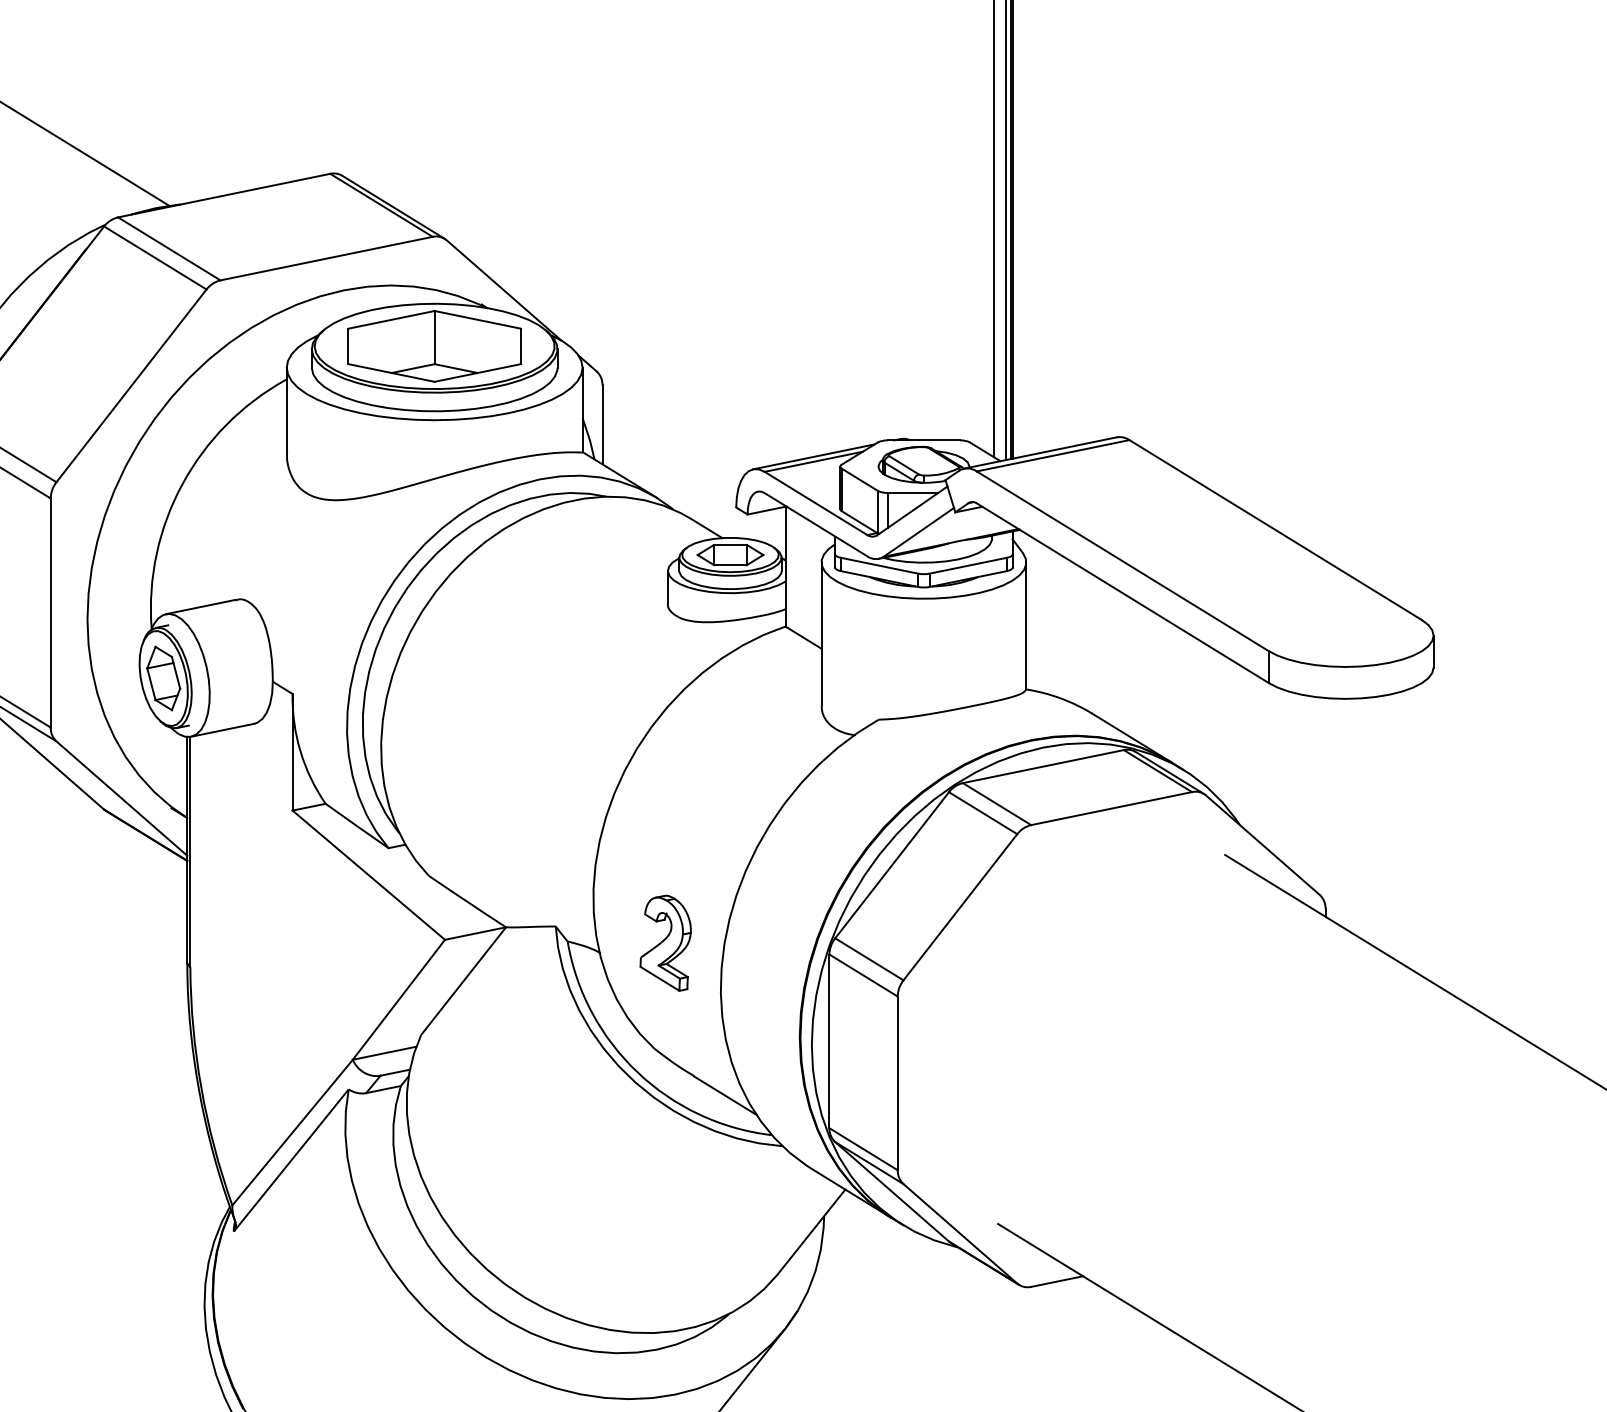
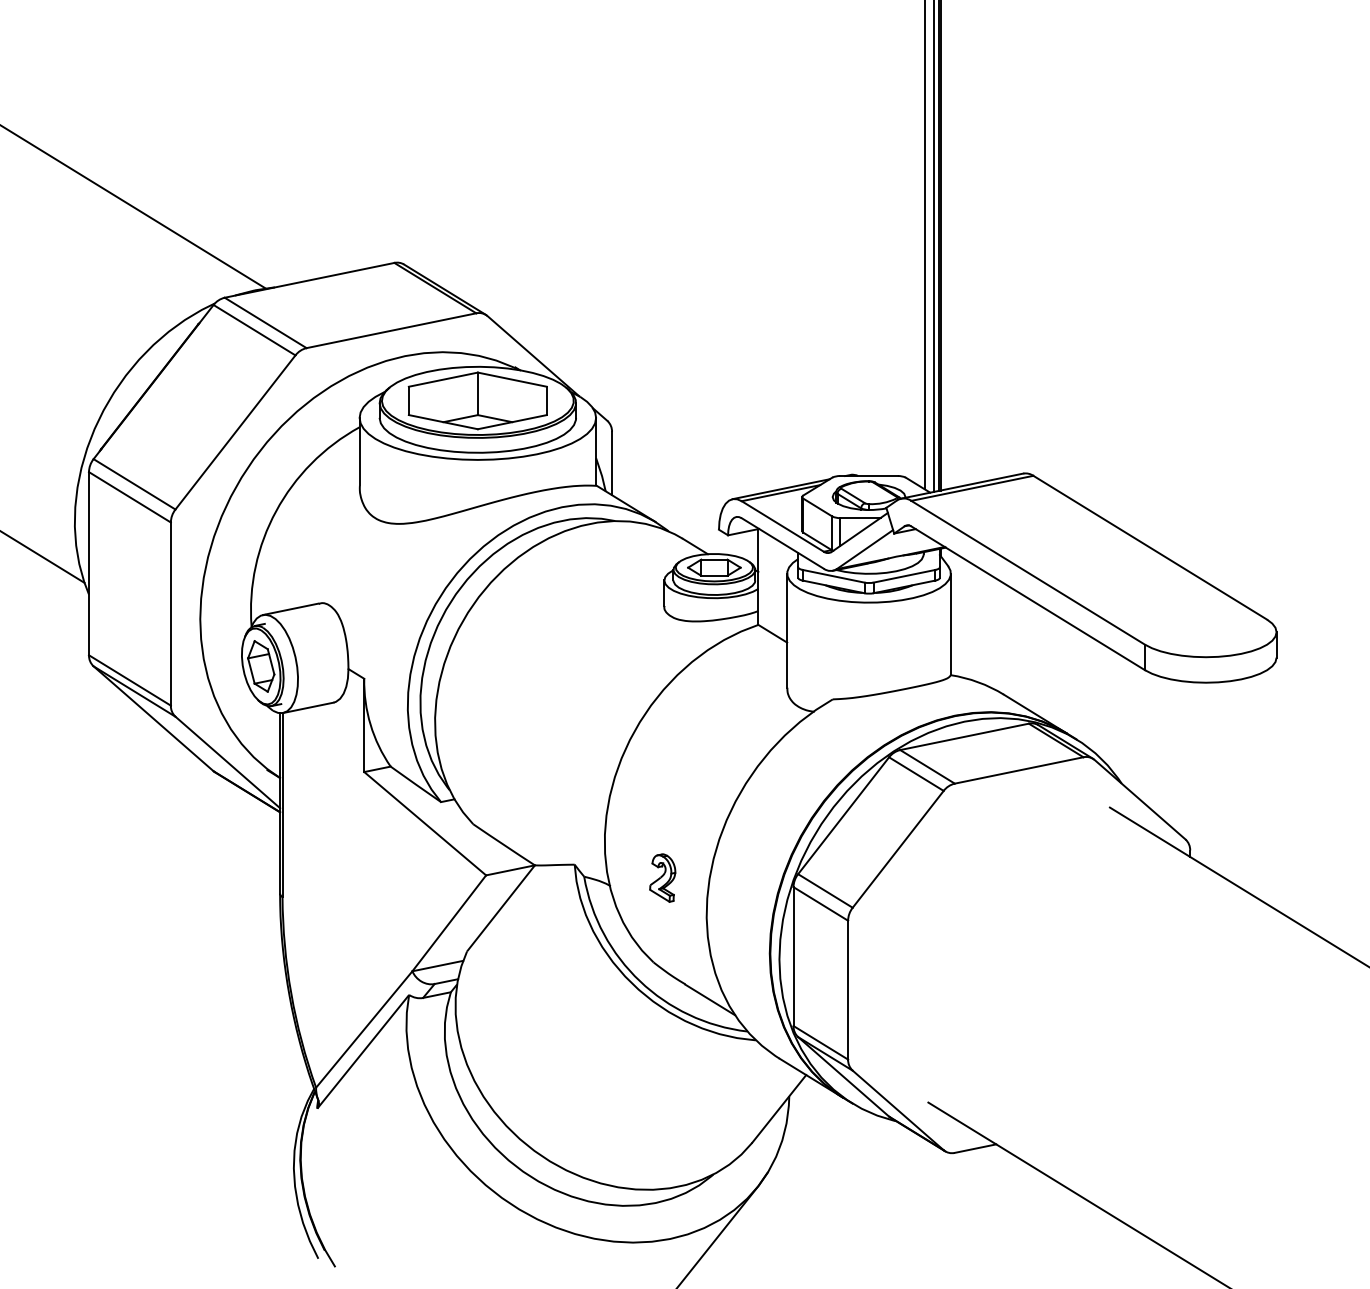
part: (665, 942) -> (662, 877), size x0.62

